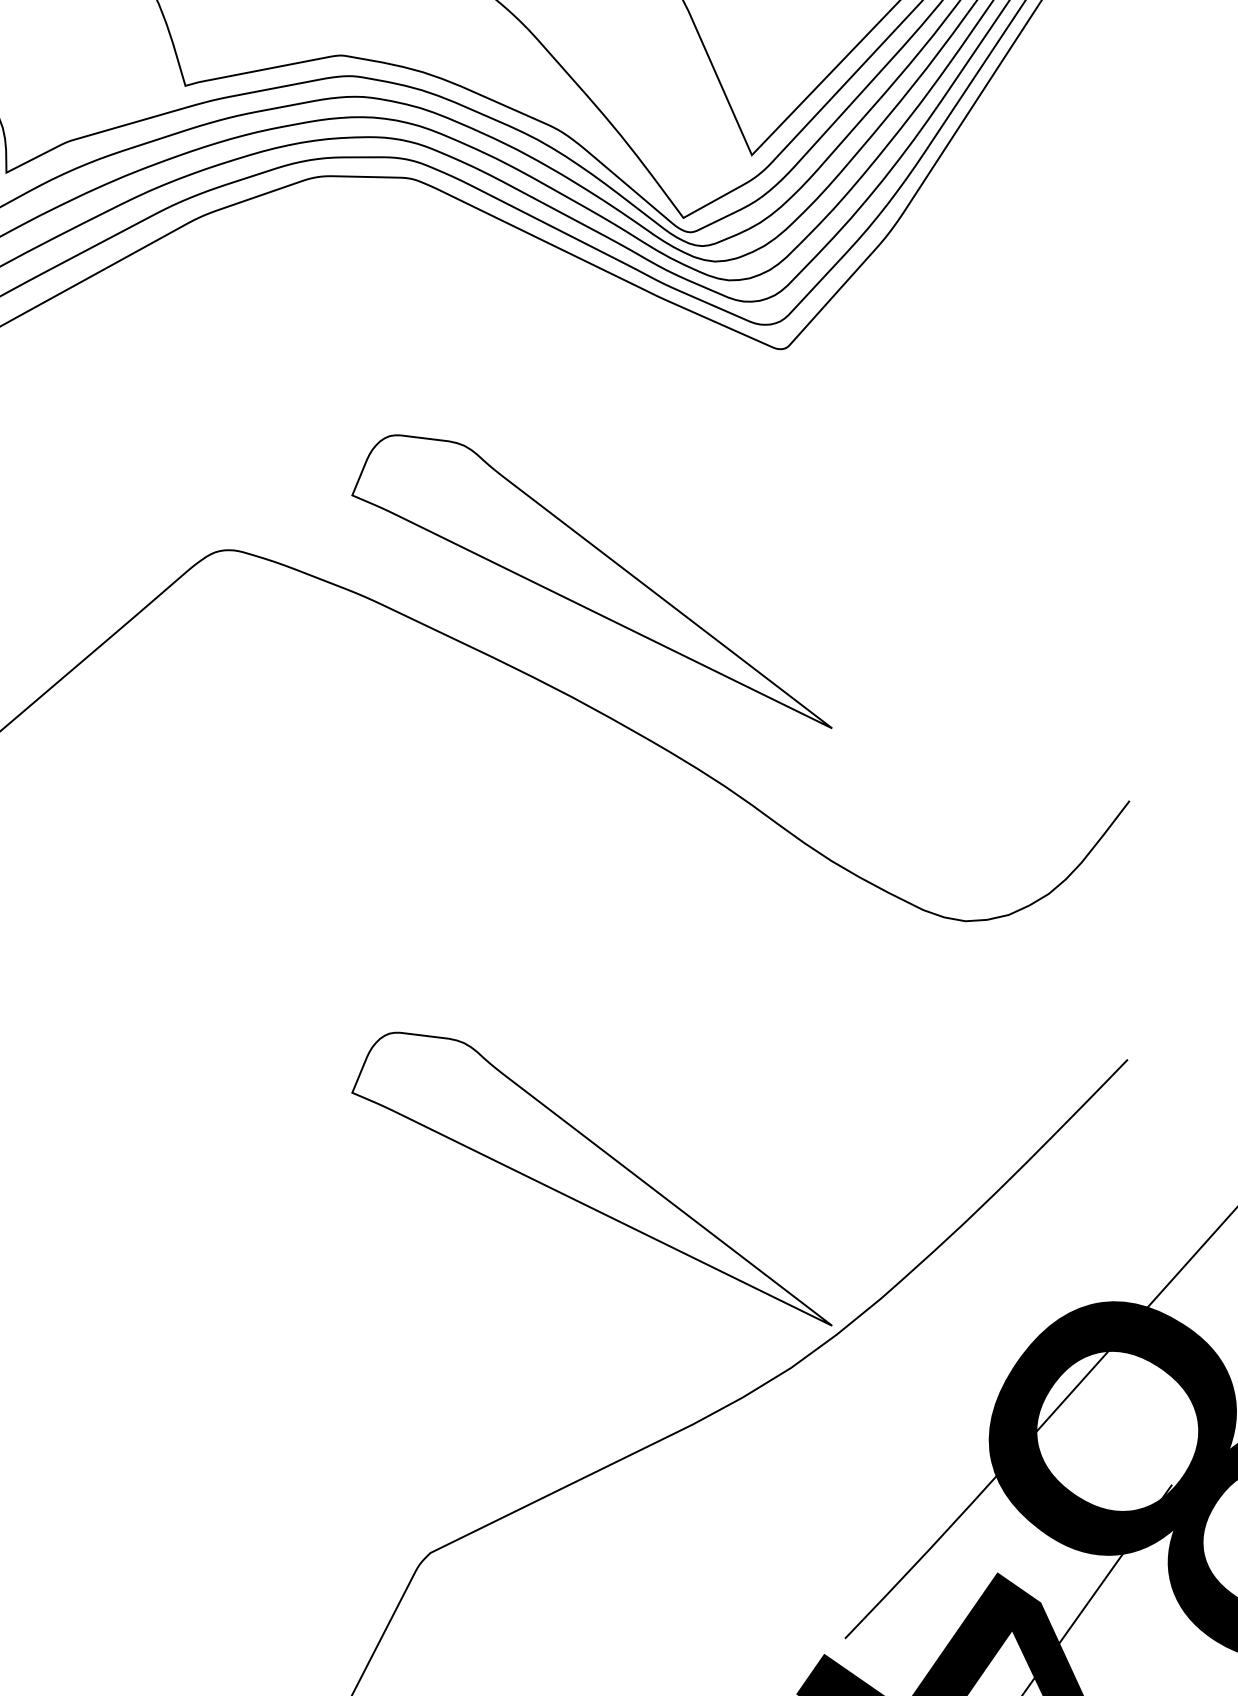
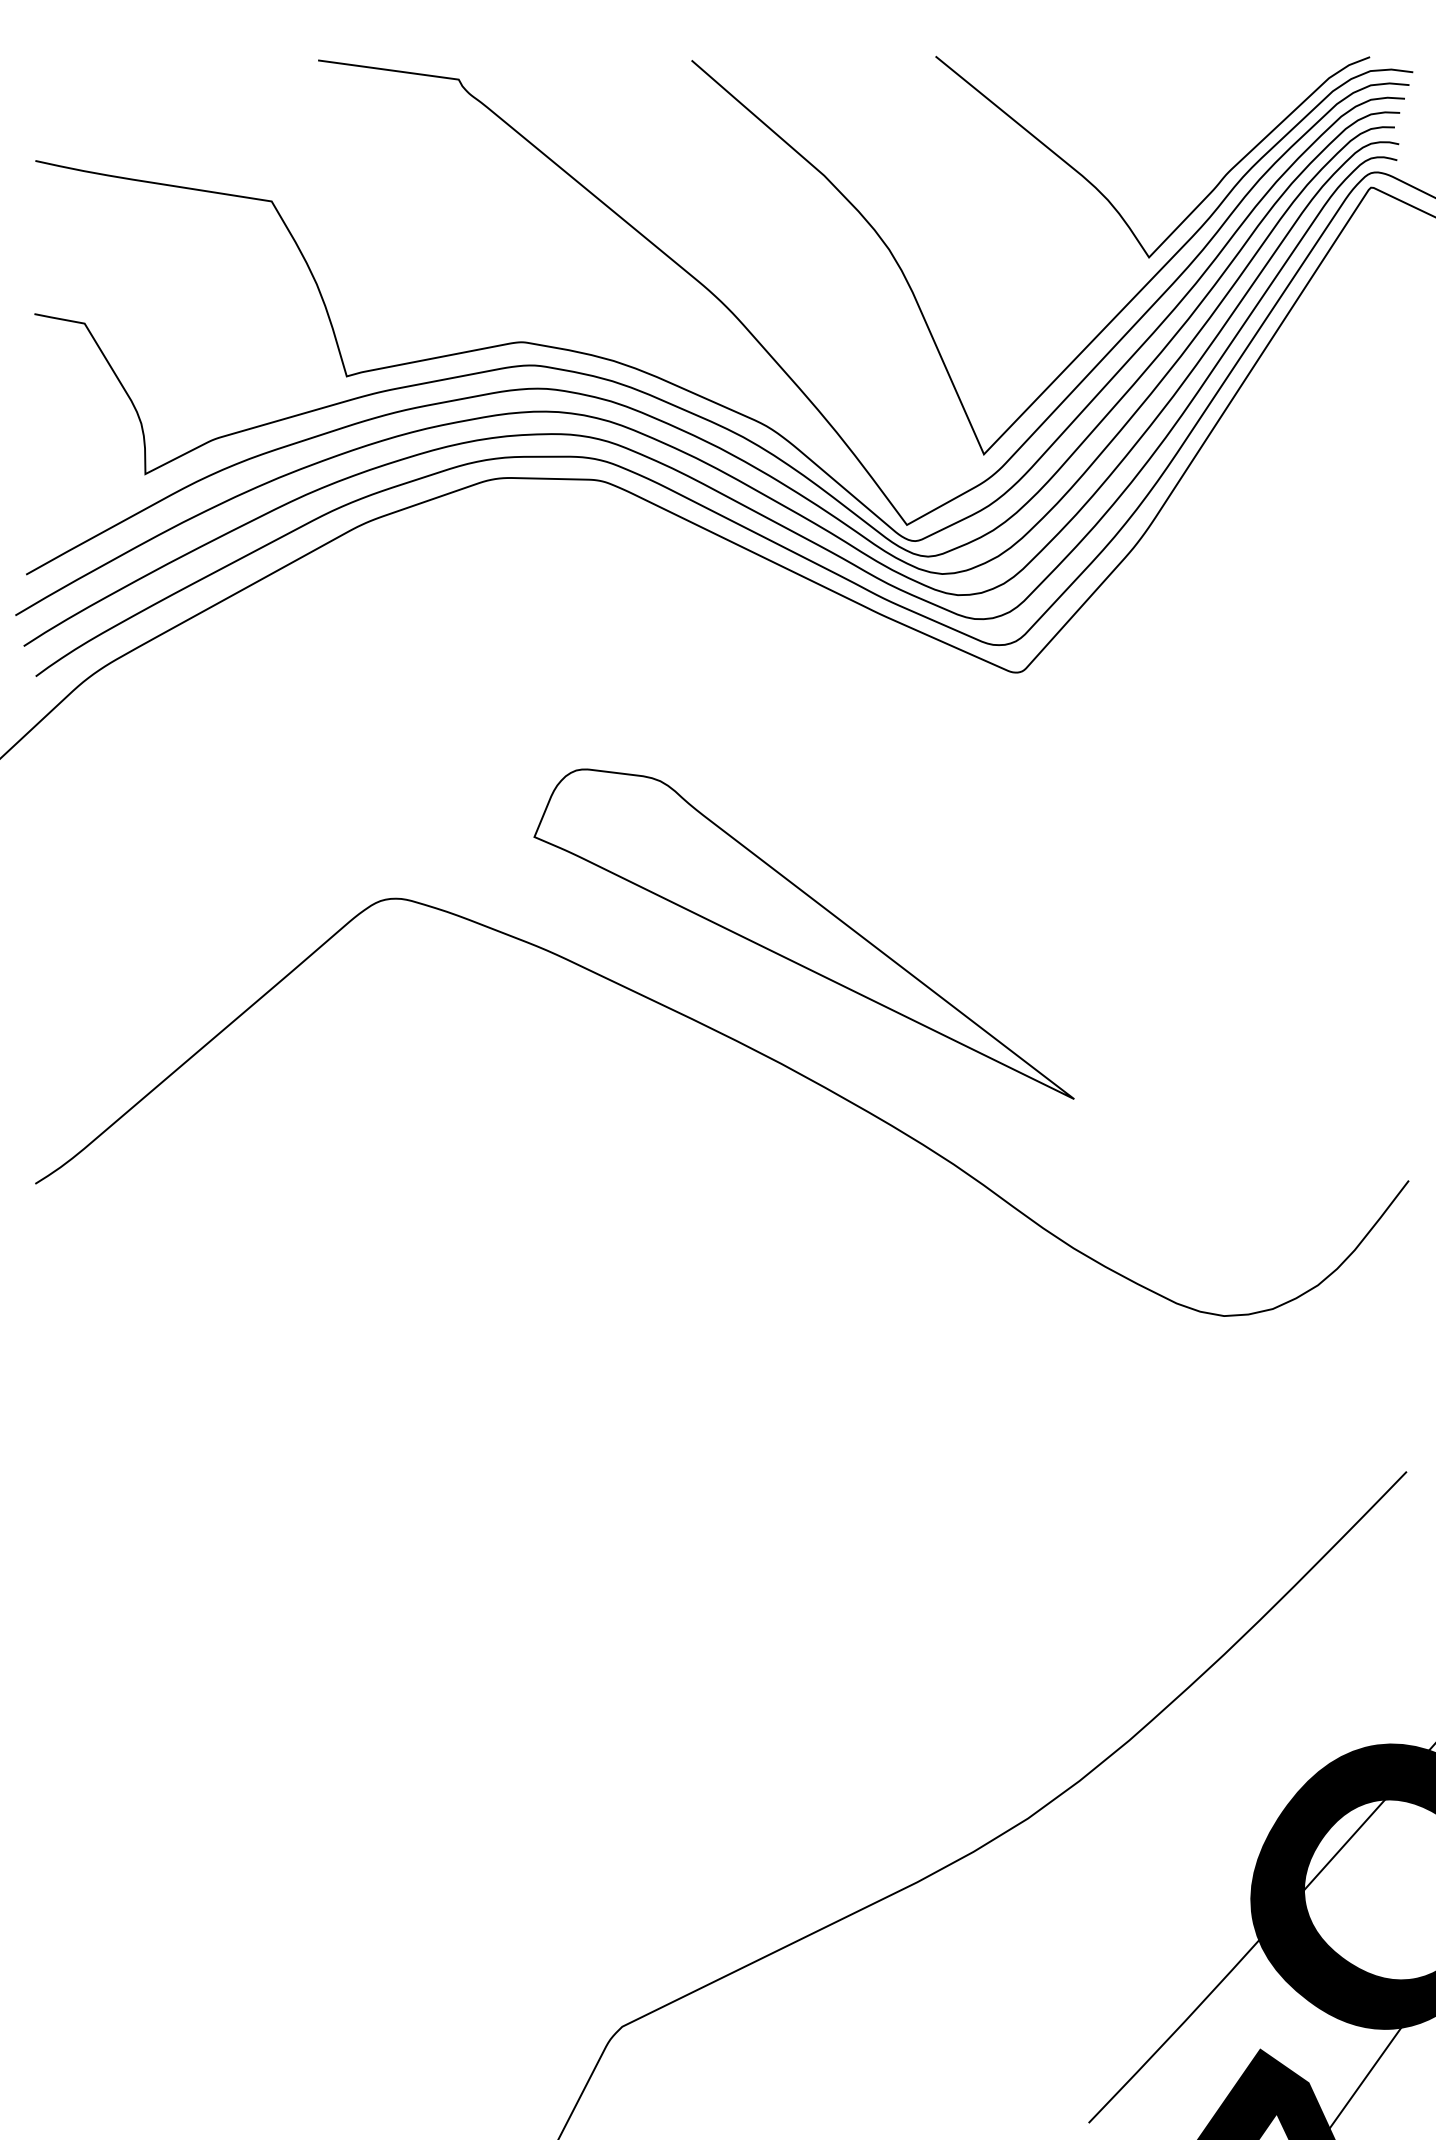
part: (591, 1178) -> (803, 1605), removed

